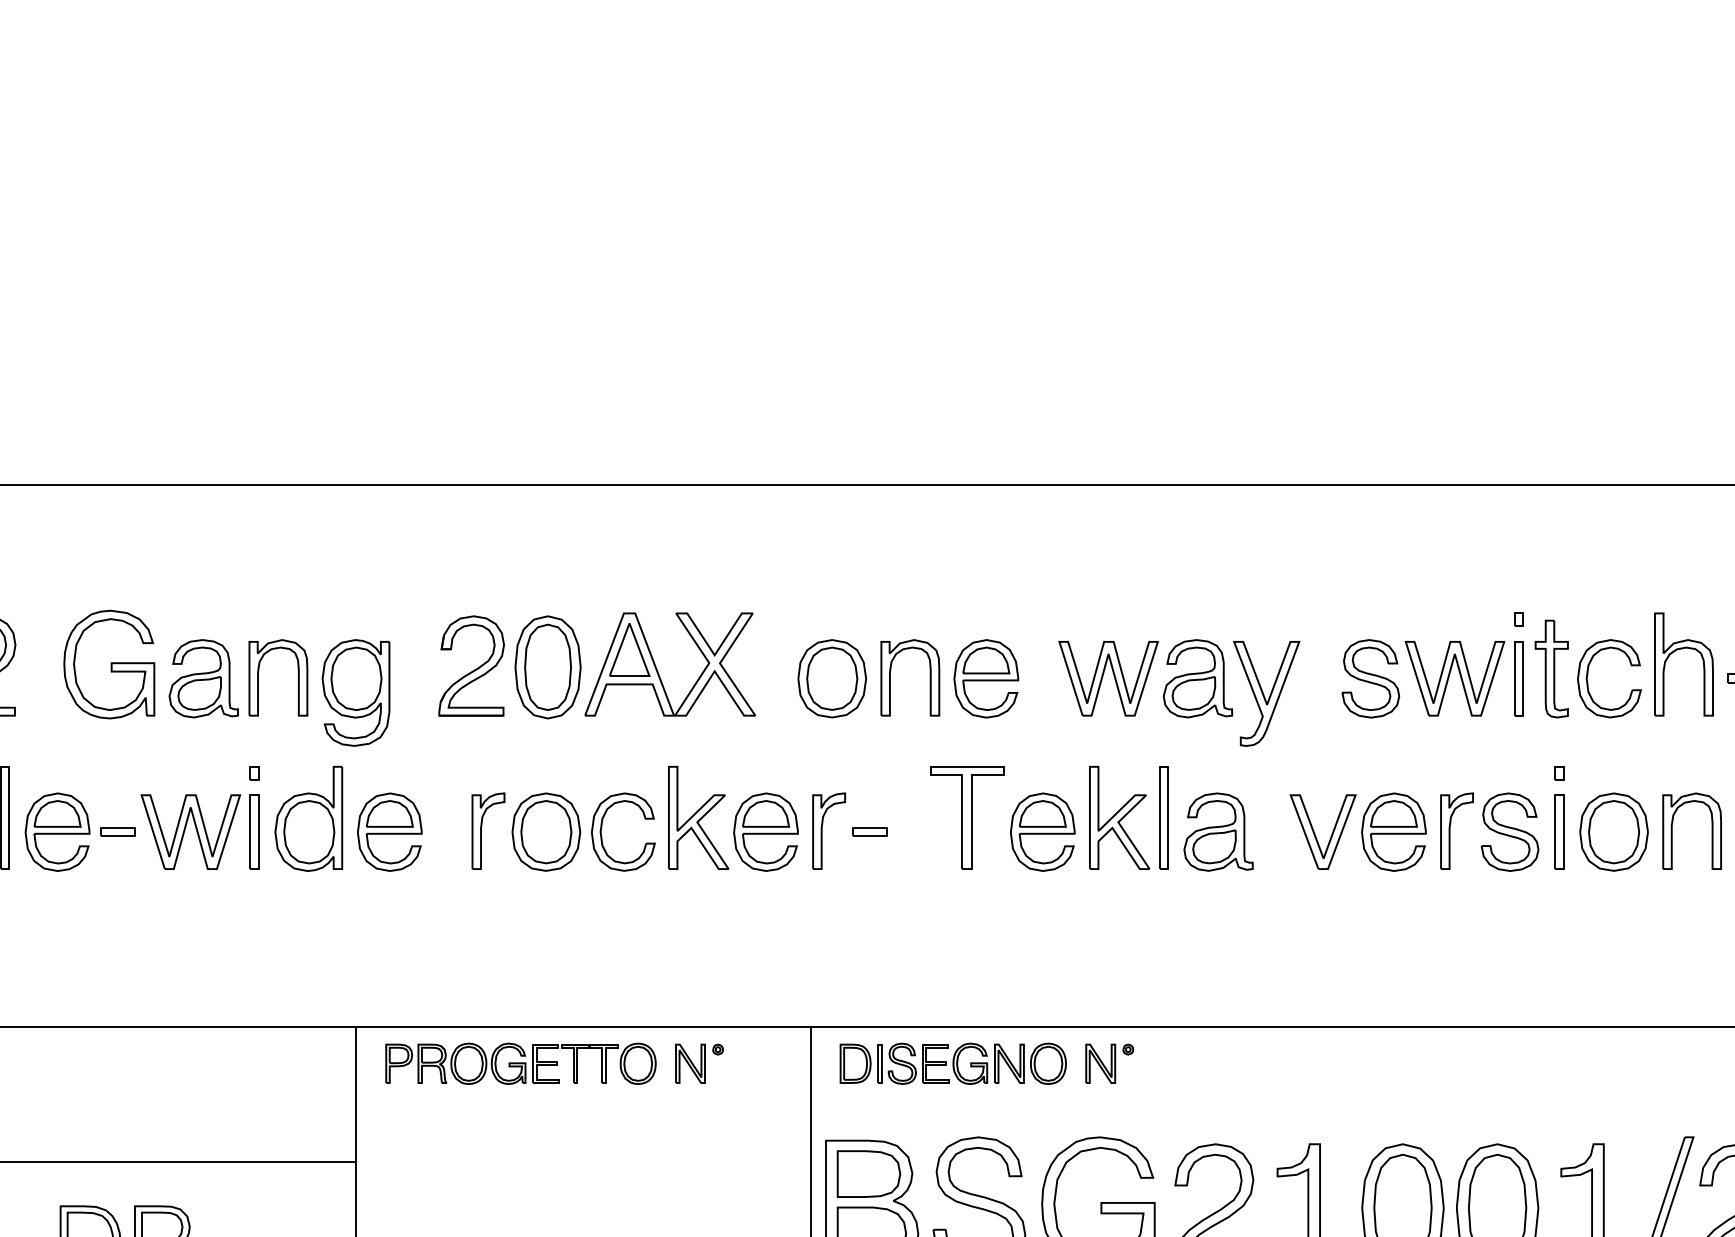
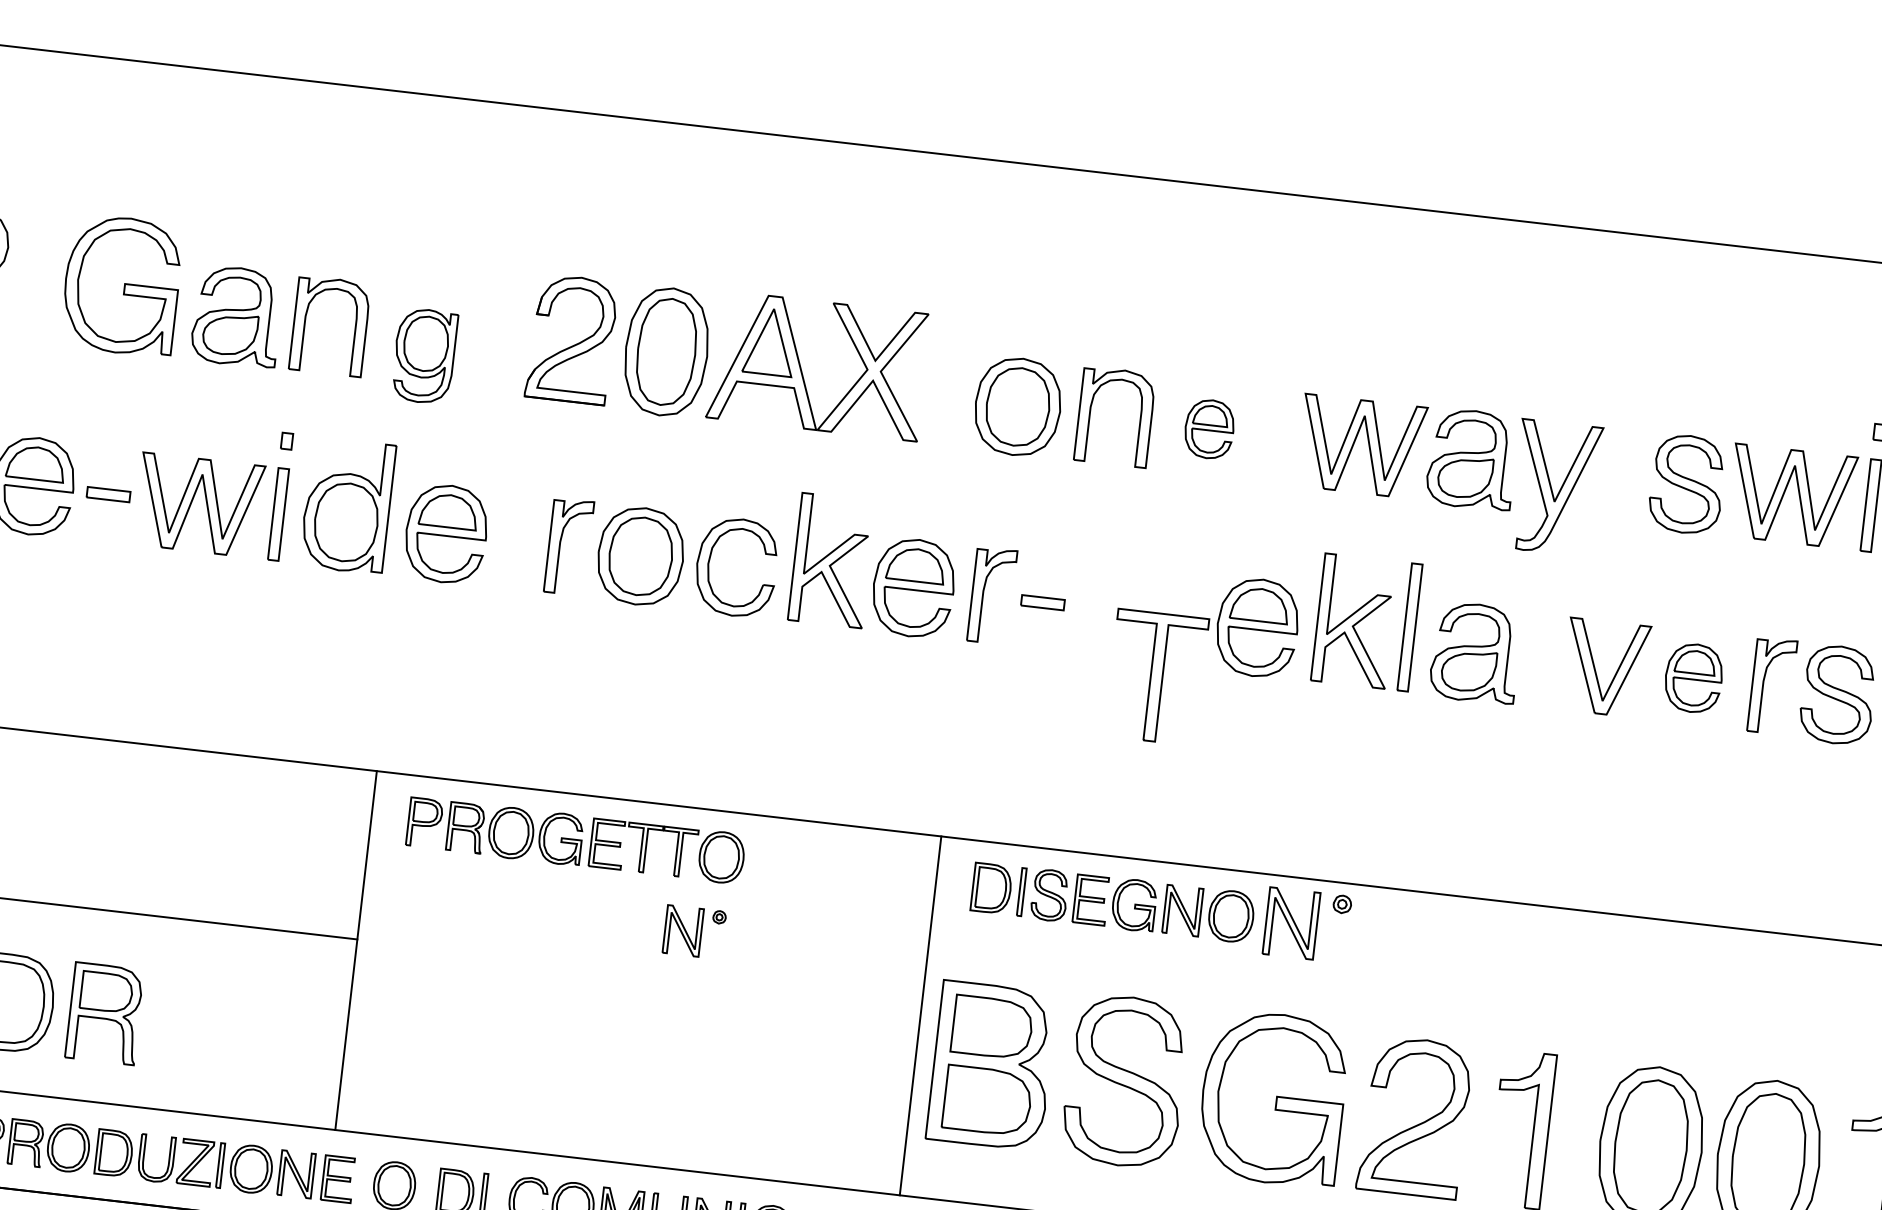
part: (986, 678) -> (1209, 428), size x0.6
part: (355, 692) -> (423, 355), size x0.7
part: (967, 817) -> (1157, 676), moved
part: (1393, 831) -> (1693, 677), size x0.7
part: (699, 1063) -> (694, 931), moved
part: (1109, 1063) -> (1307, 924), size x1.4

